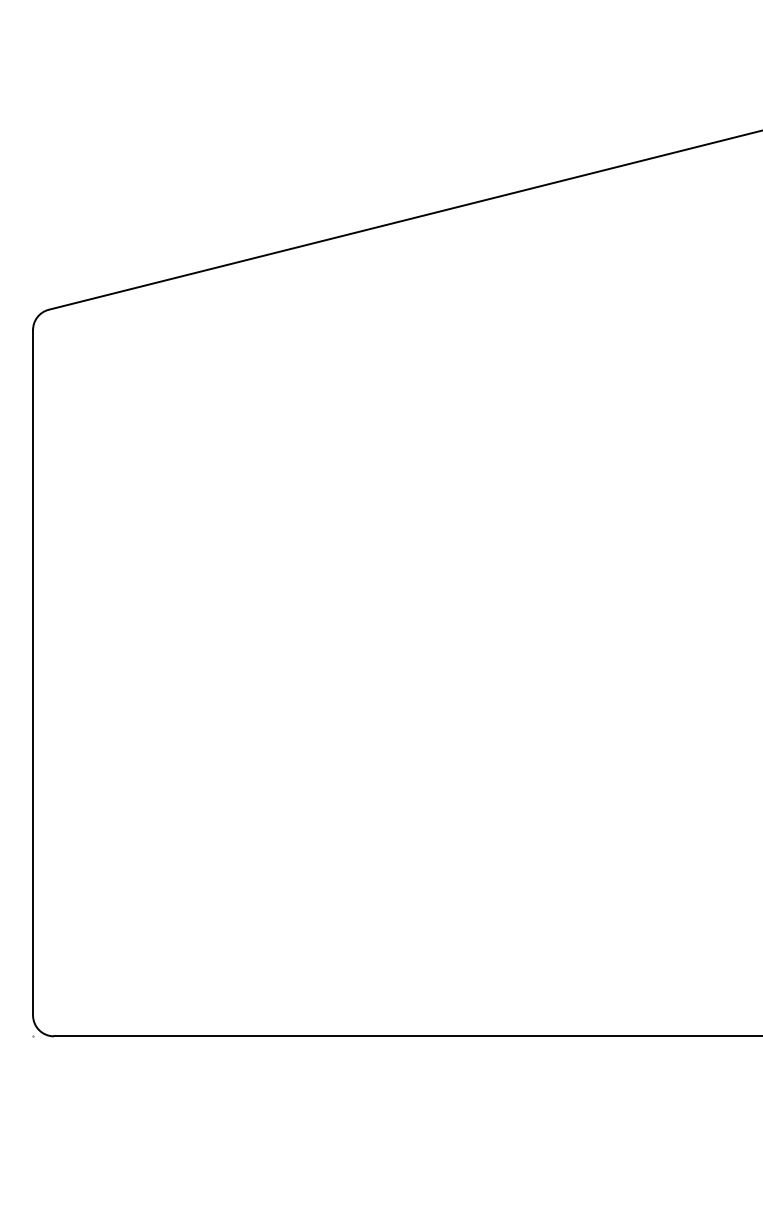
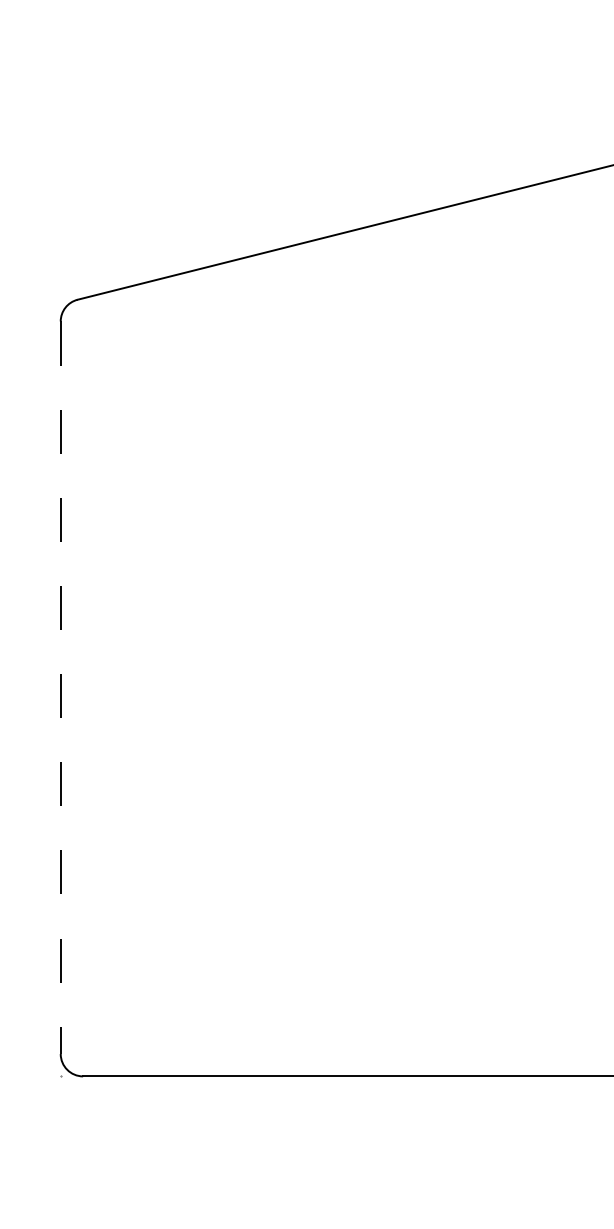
line: (33, 672) -> (61, 687), solid -> dashed

